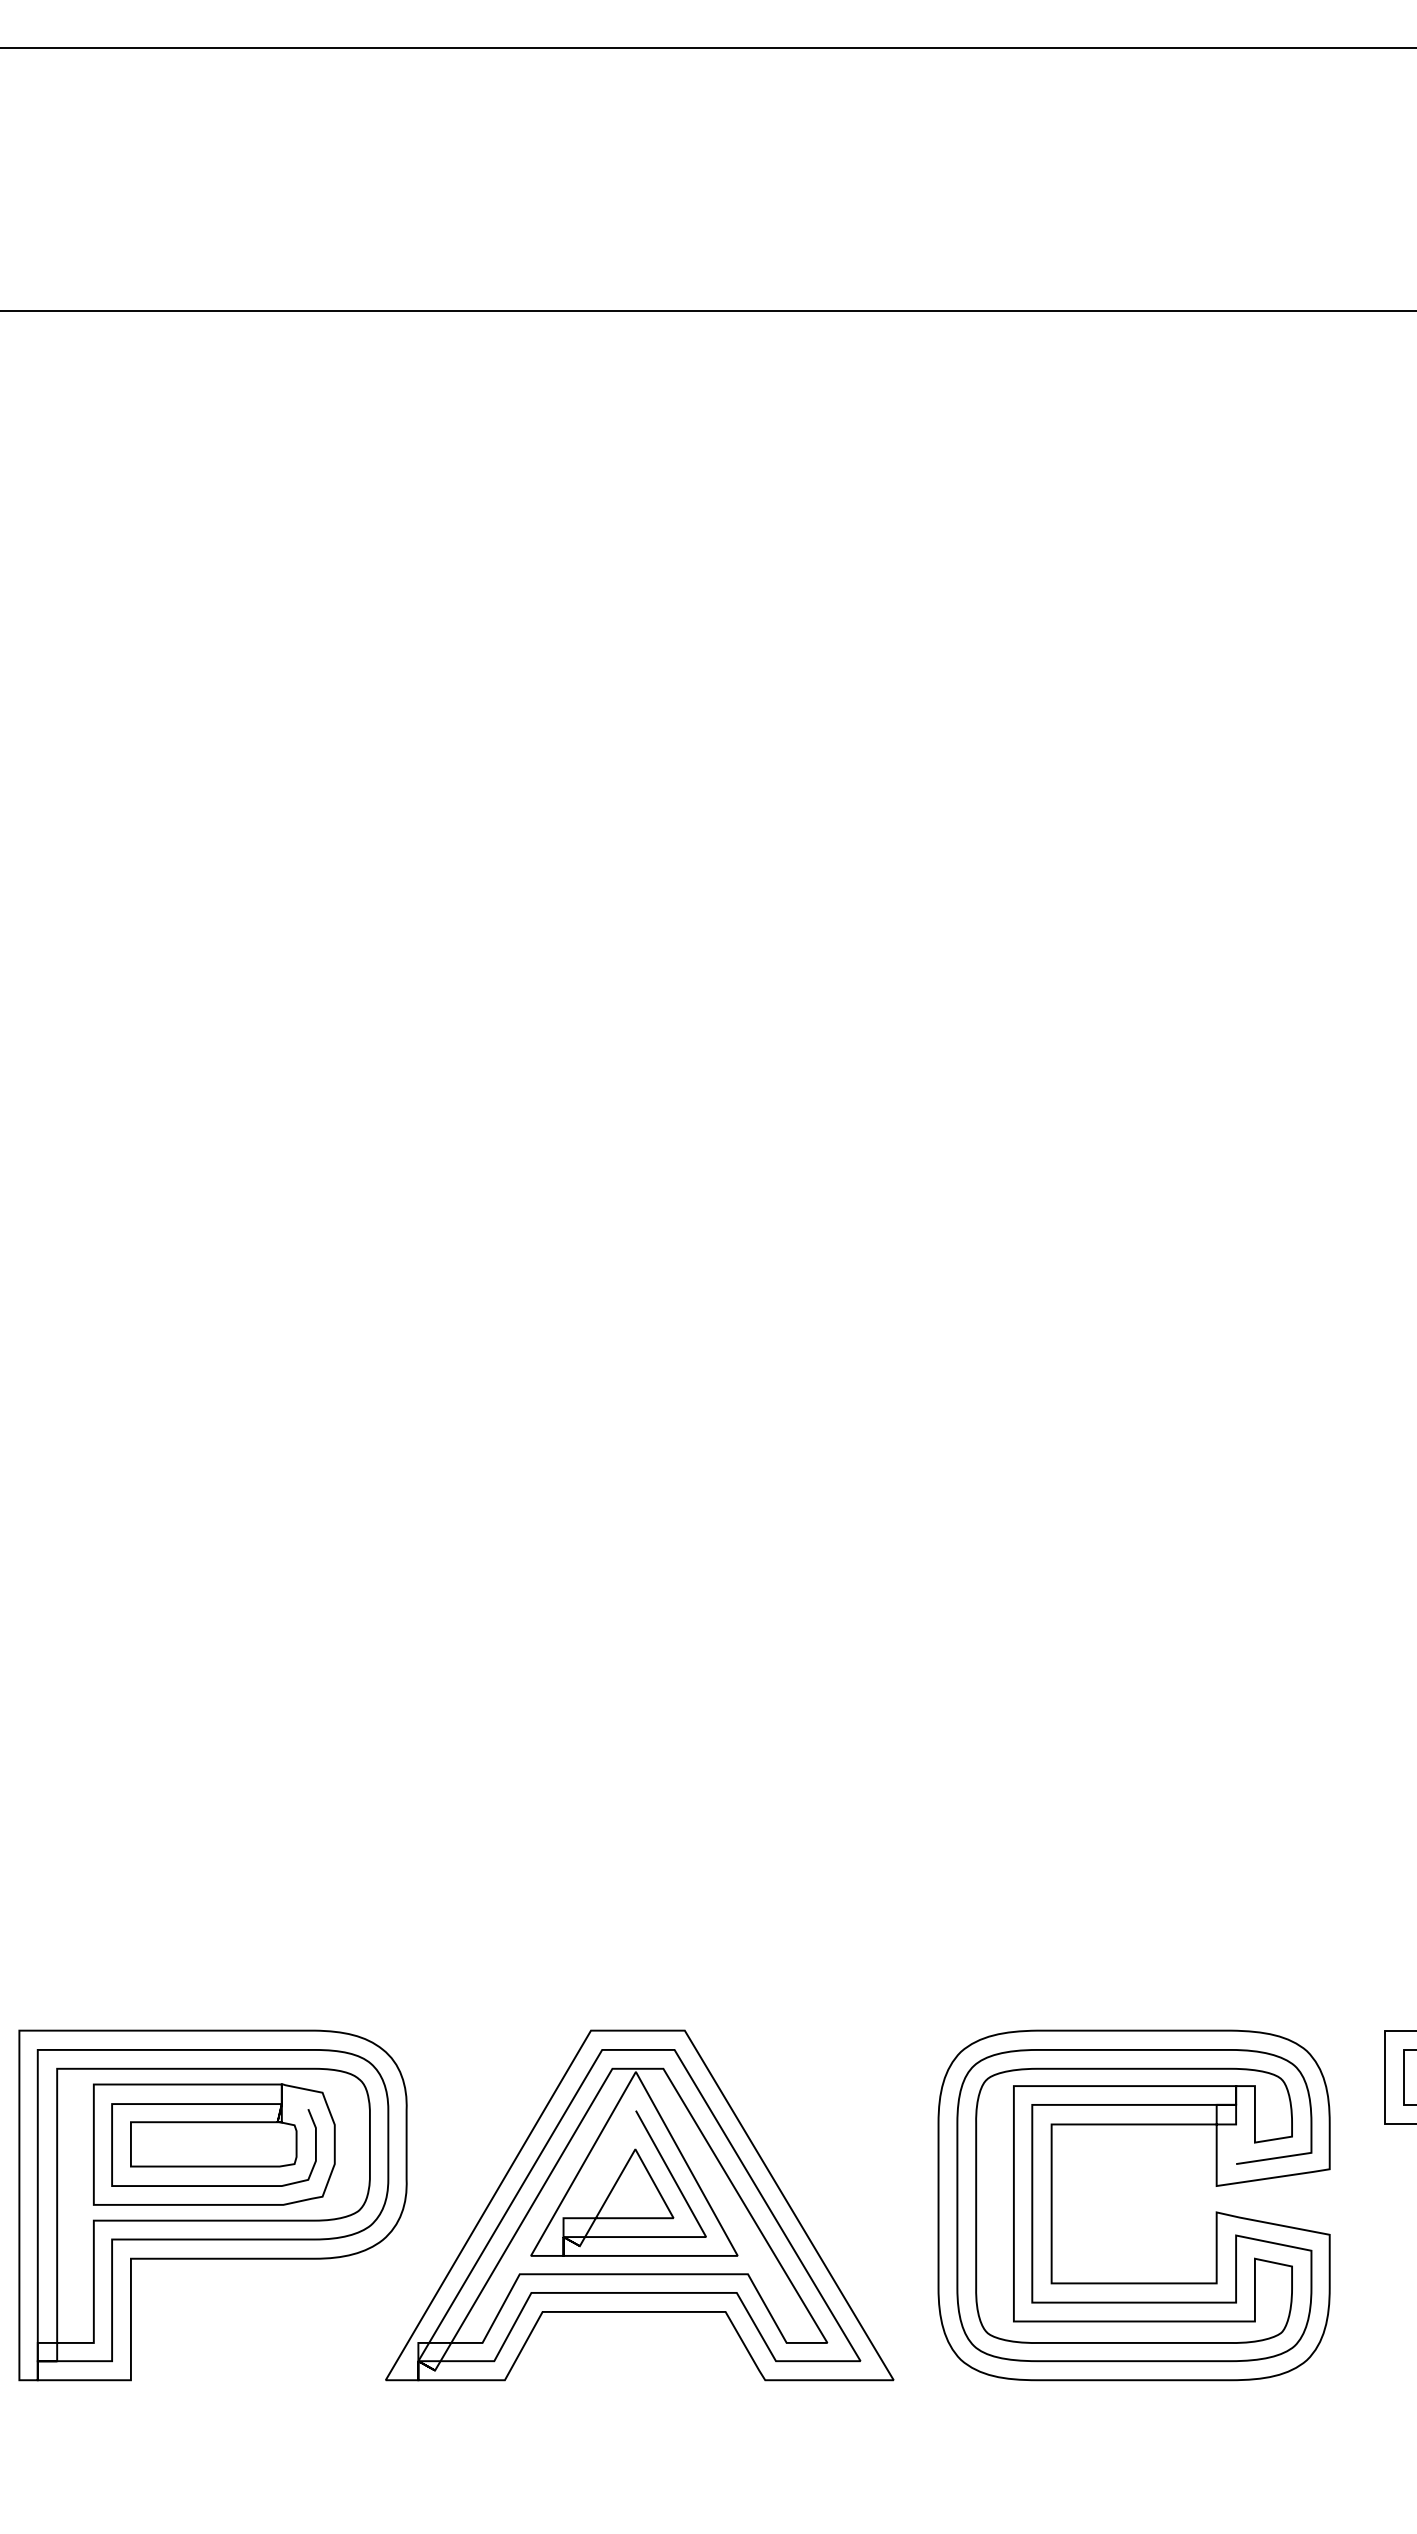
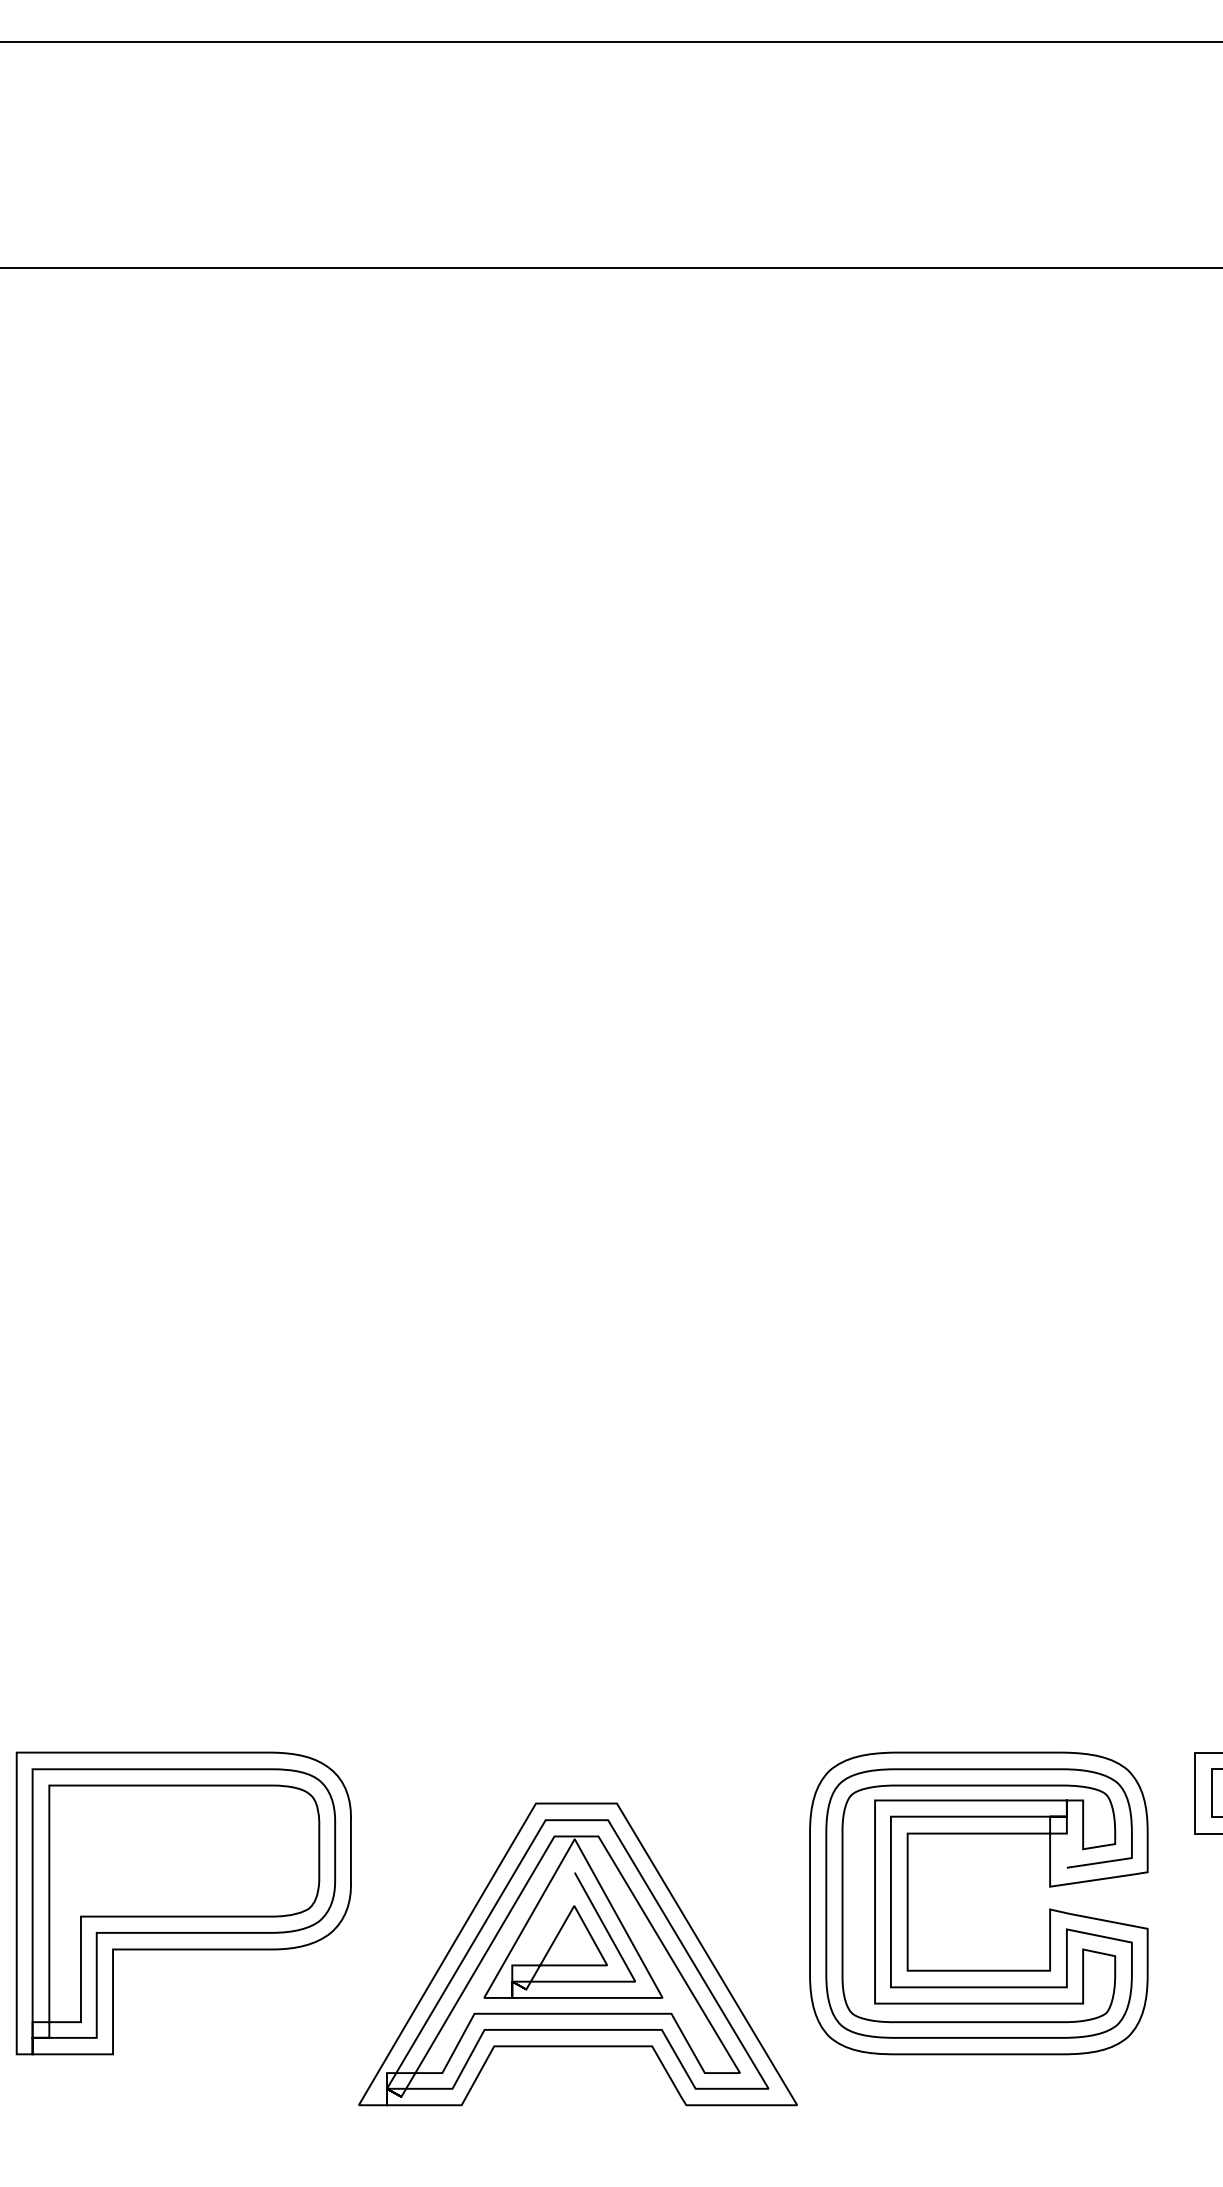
part: (214, 2144) -> (185, 1850), removed
part: (639, 2205) -> (577, 1954), moved

